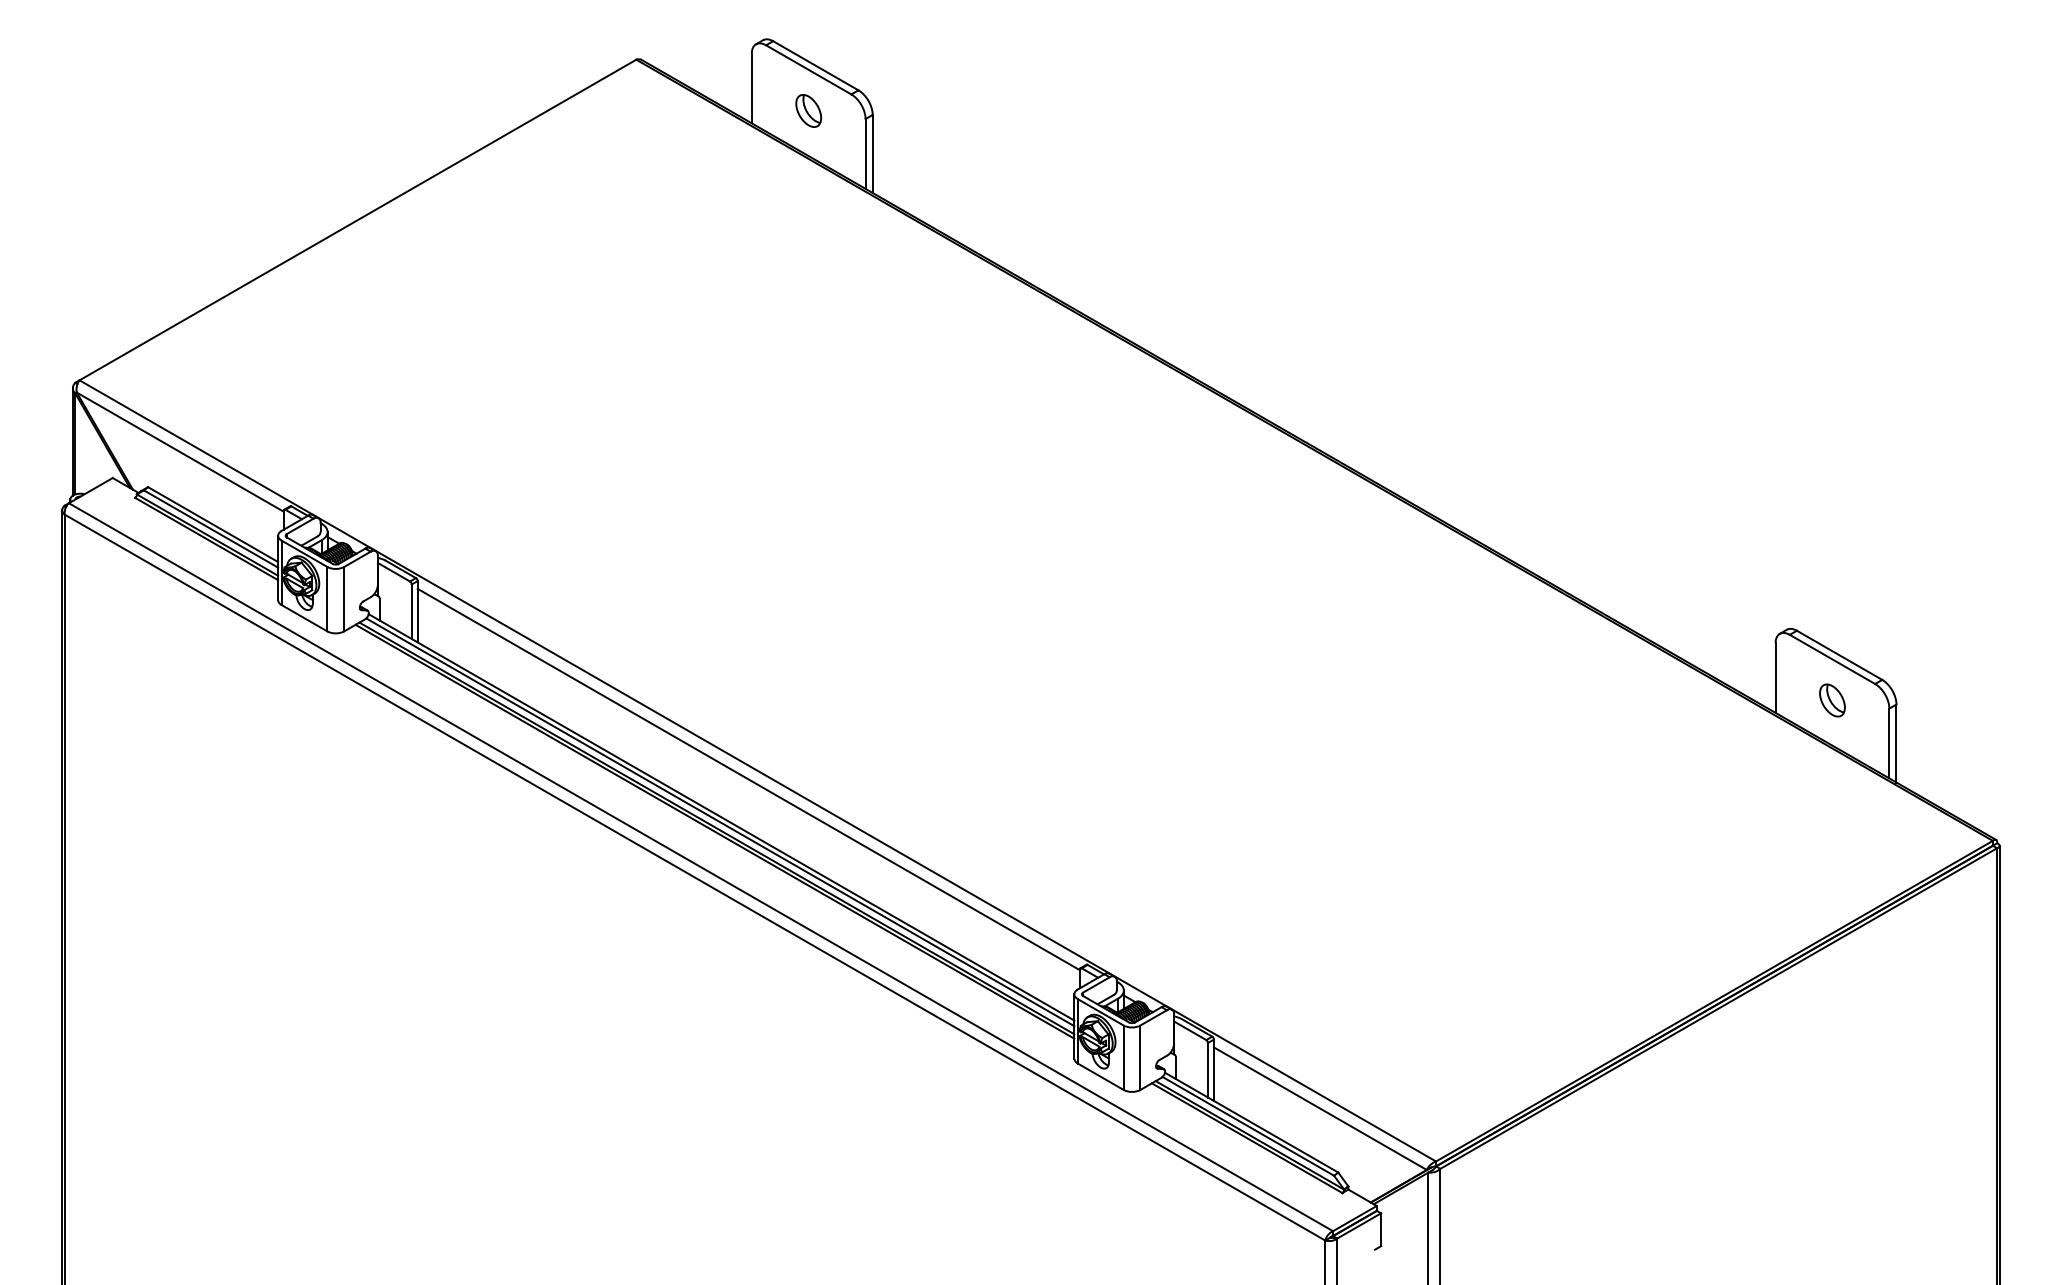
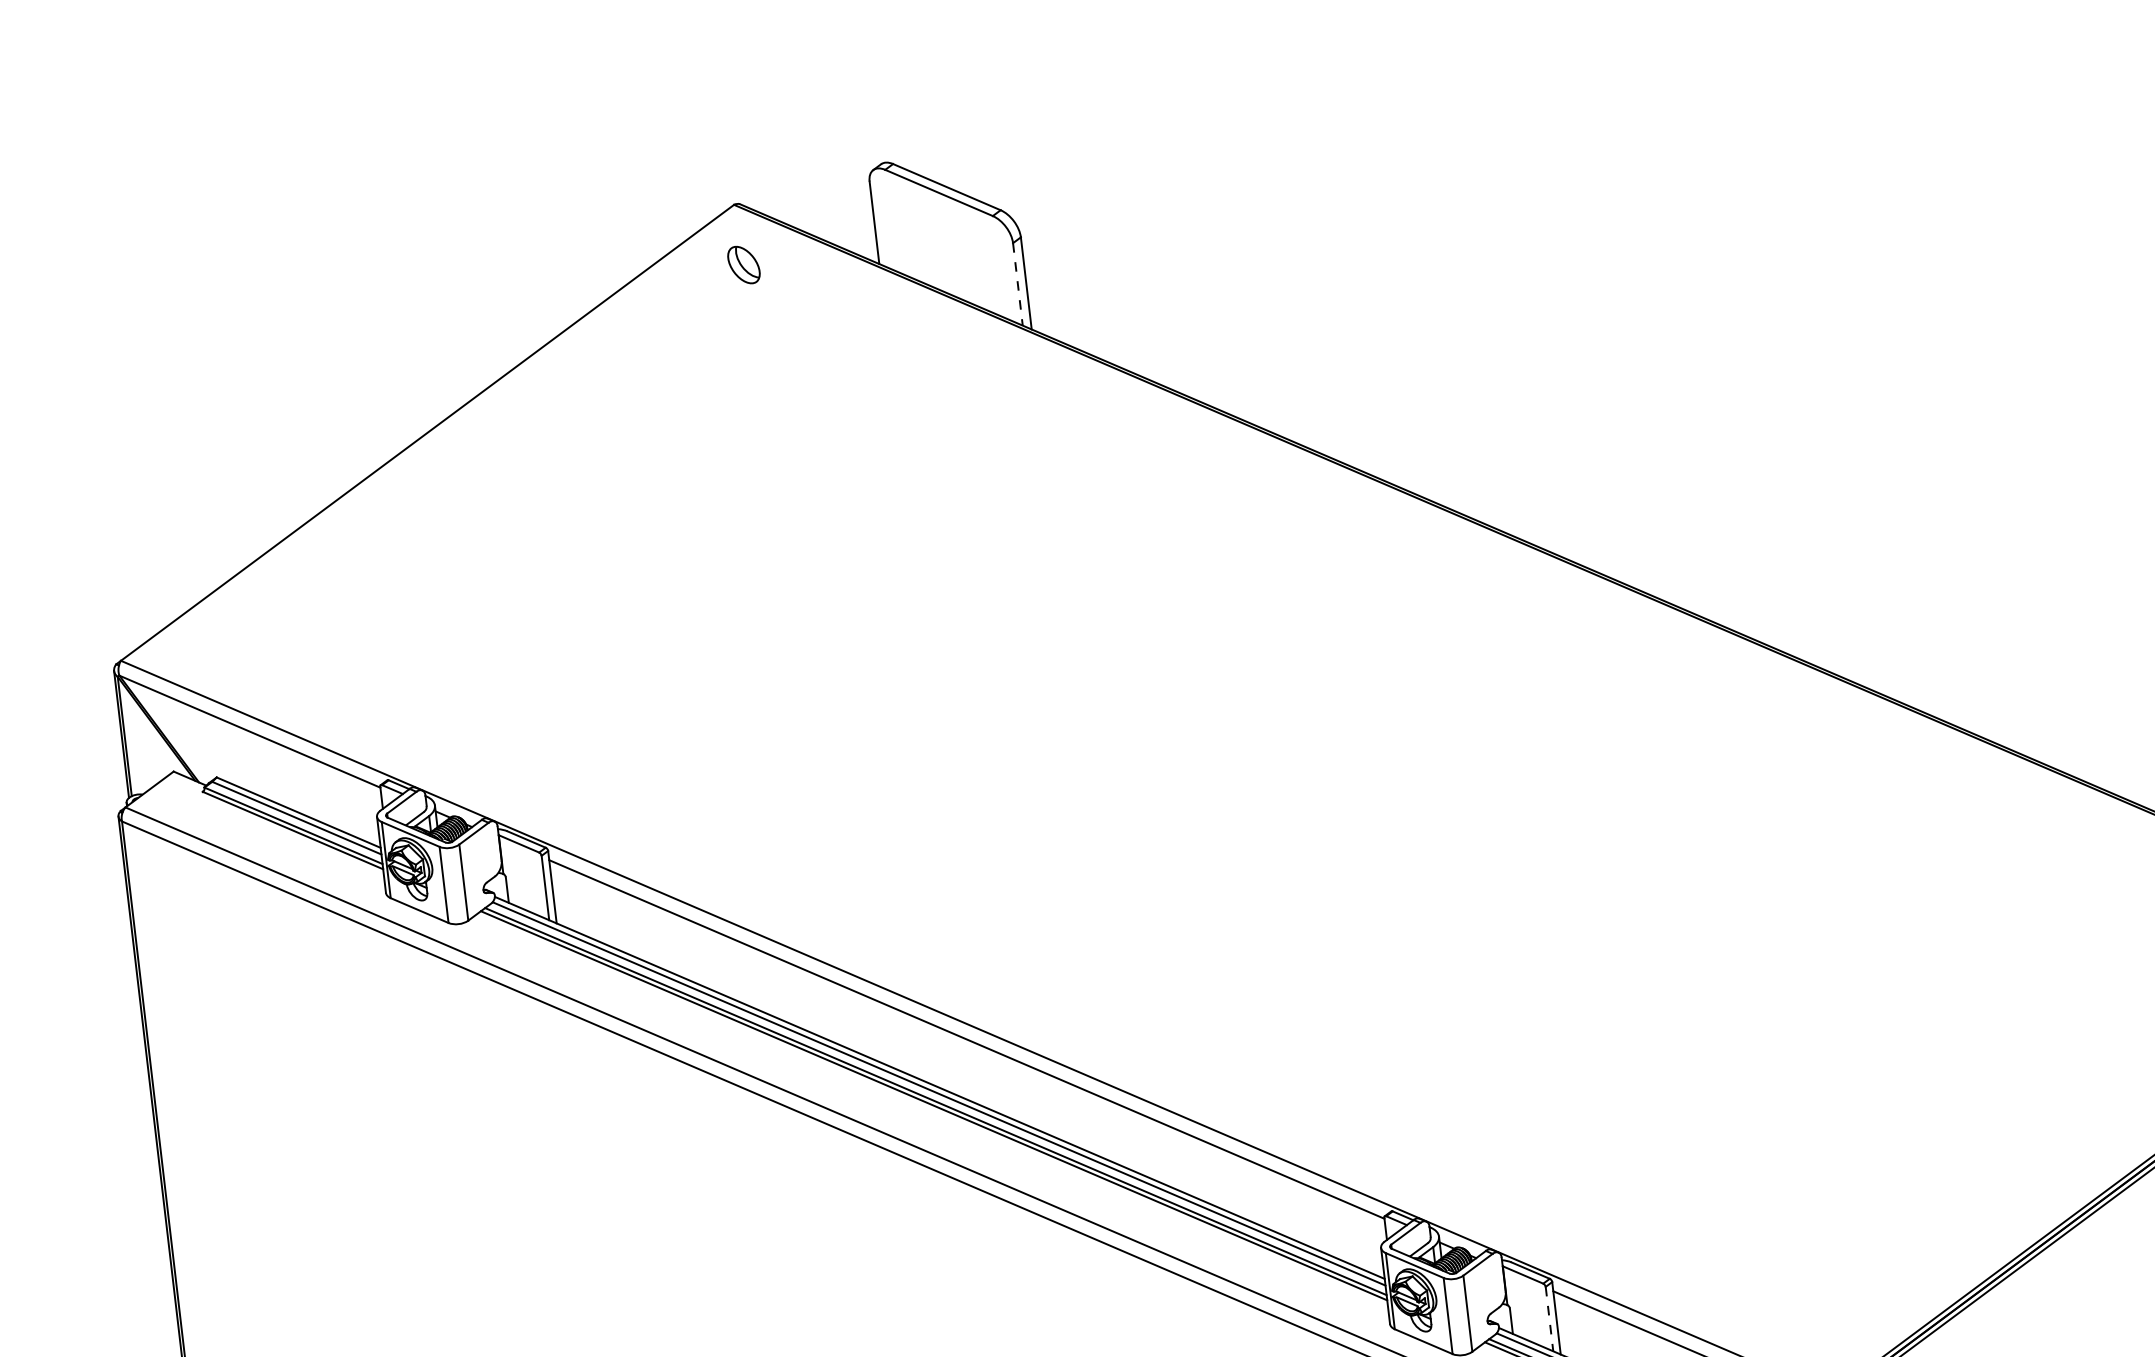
part: (808, 110) -> (743, 264), moved
line: (865, 153) -> (1017, 283), solid -> dashed
line: (1208, 1070) -> (1550, 1319), solid -> dashed

